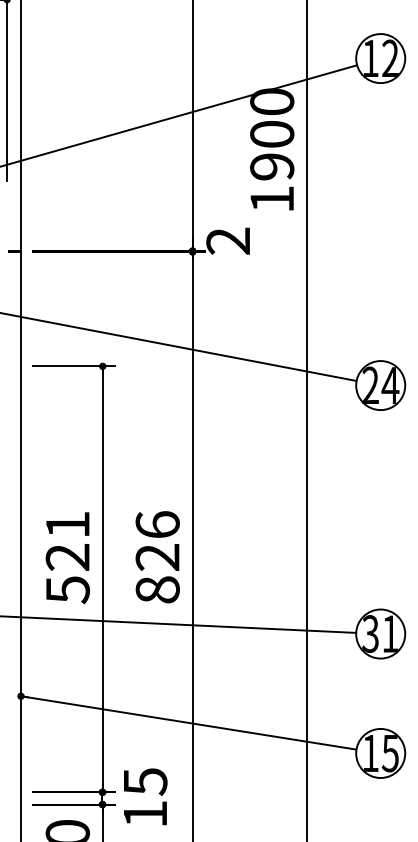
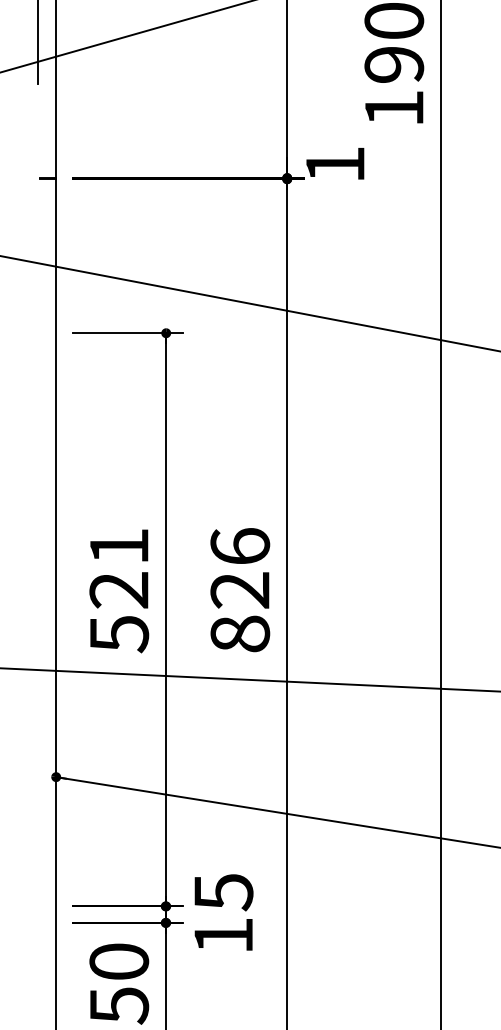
text: (227, 240) -> (334, 163), 2 -> 1

